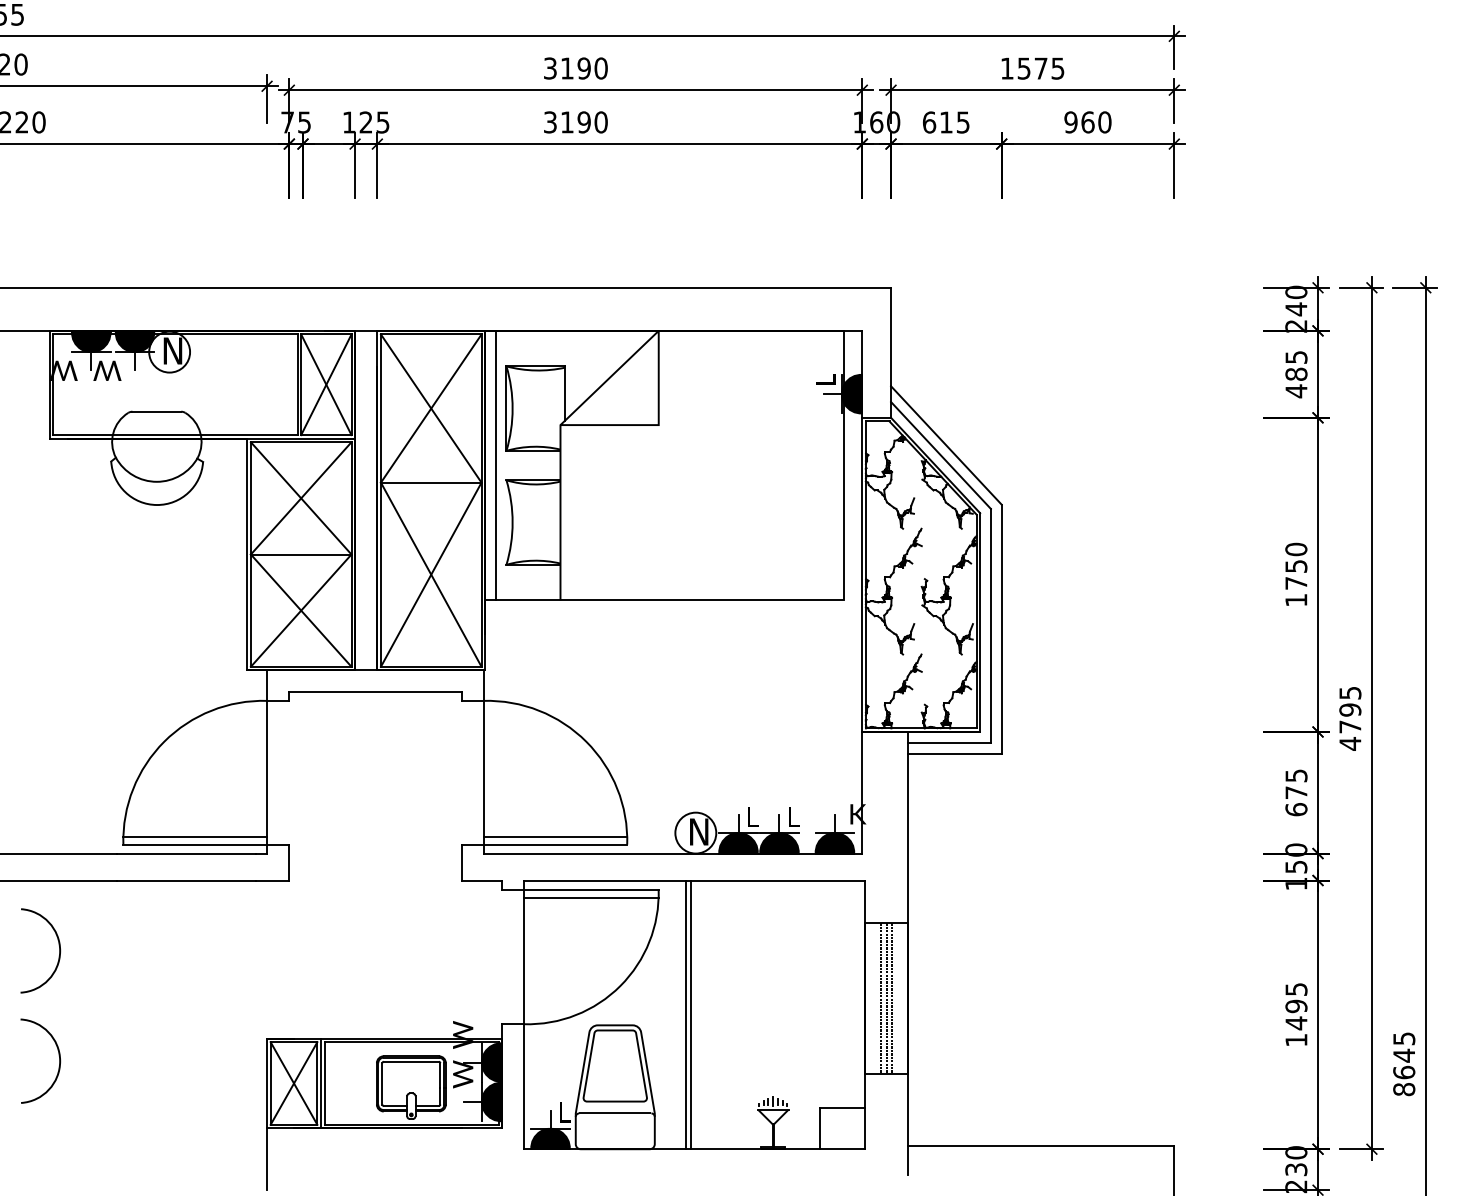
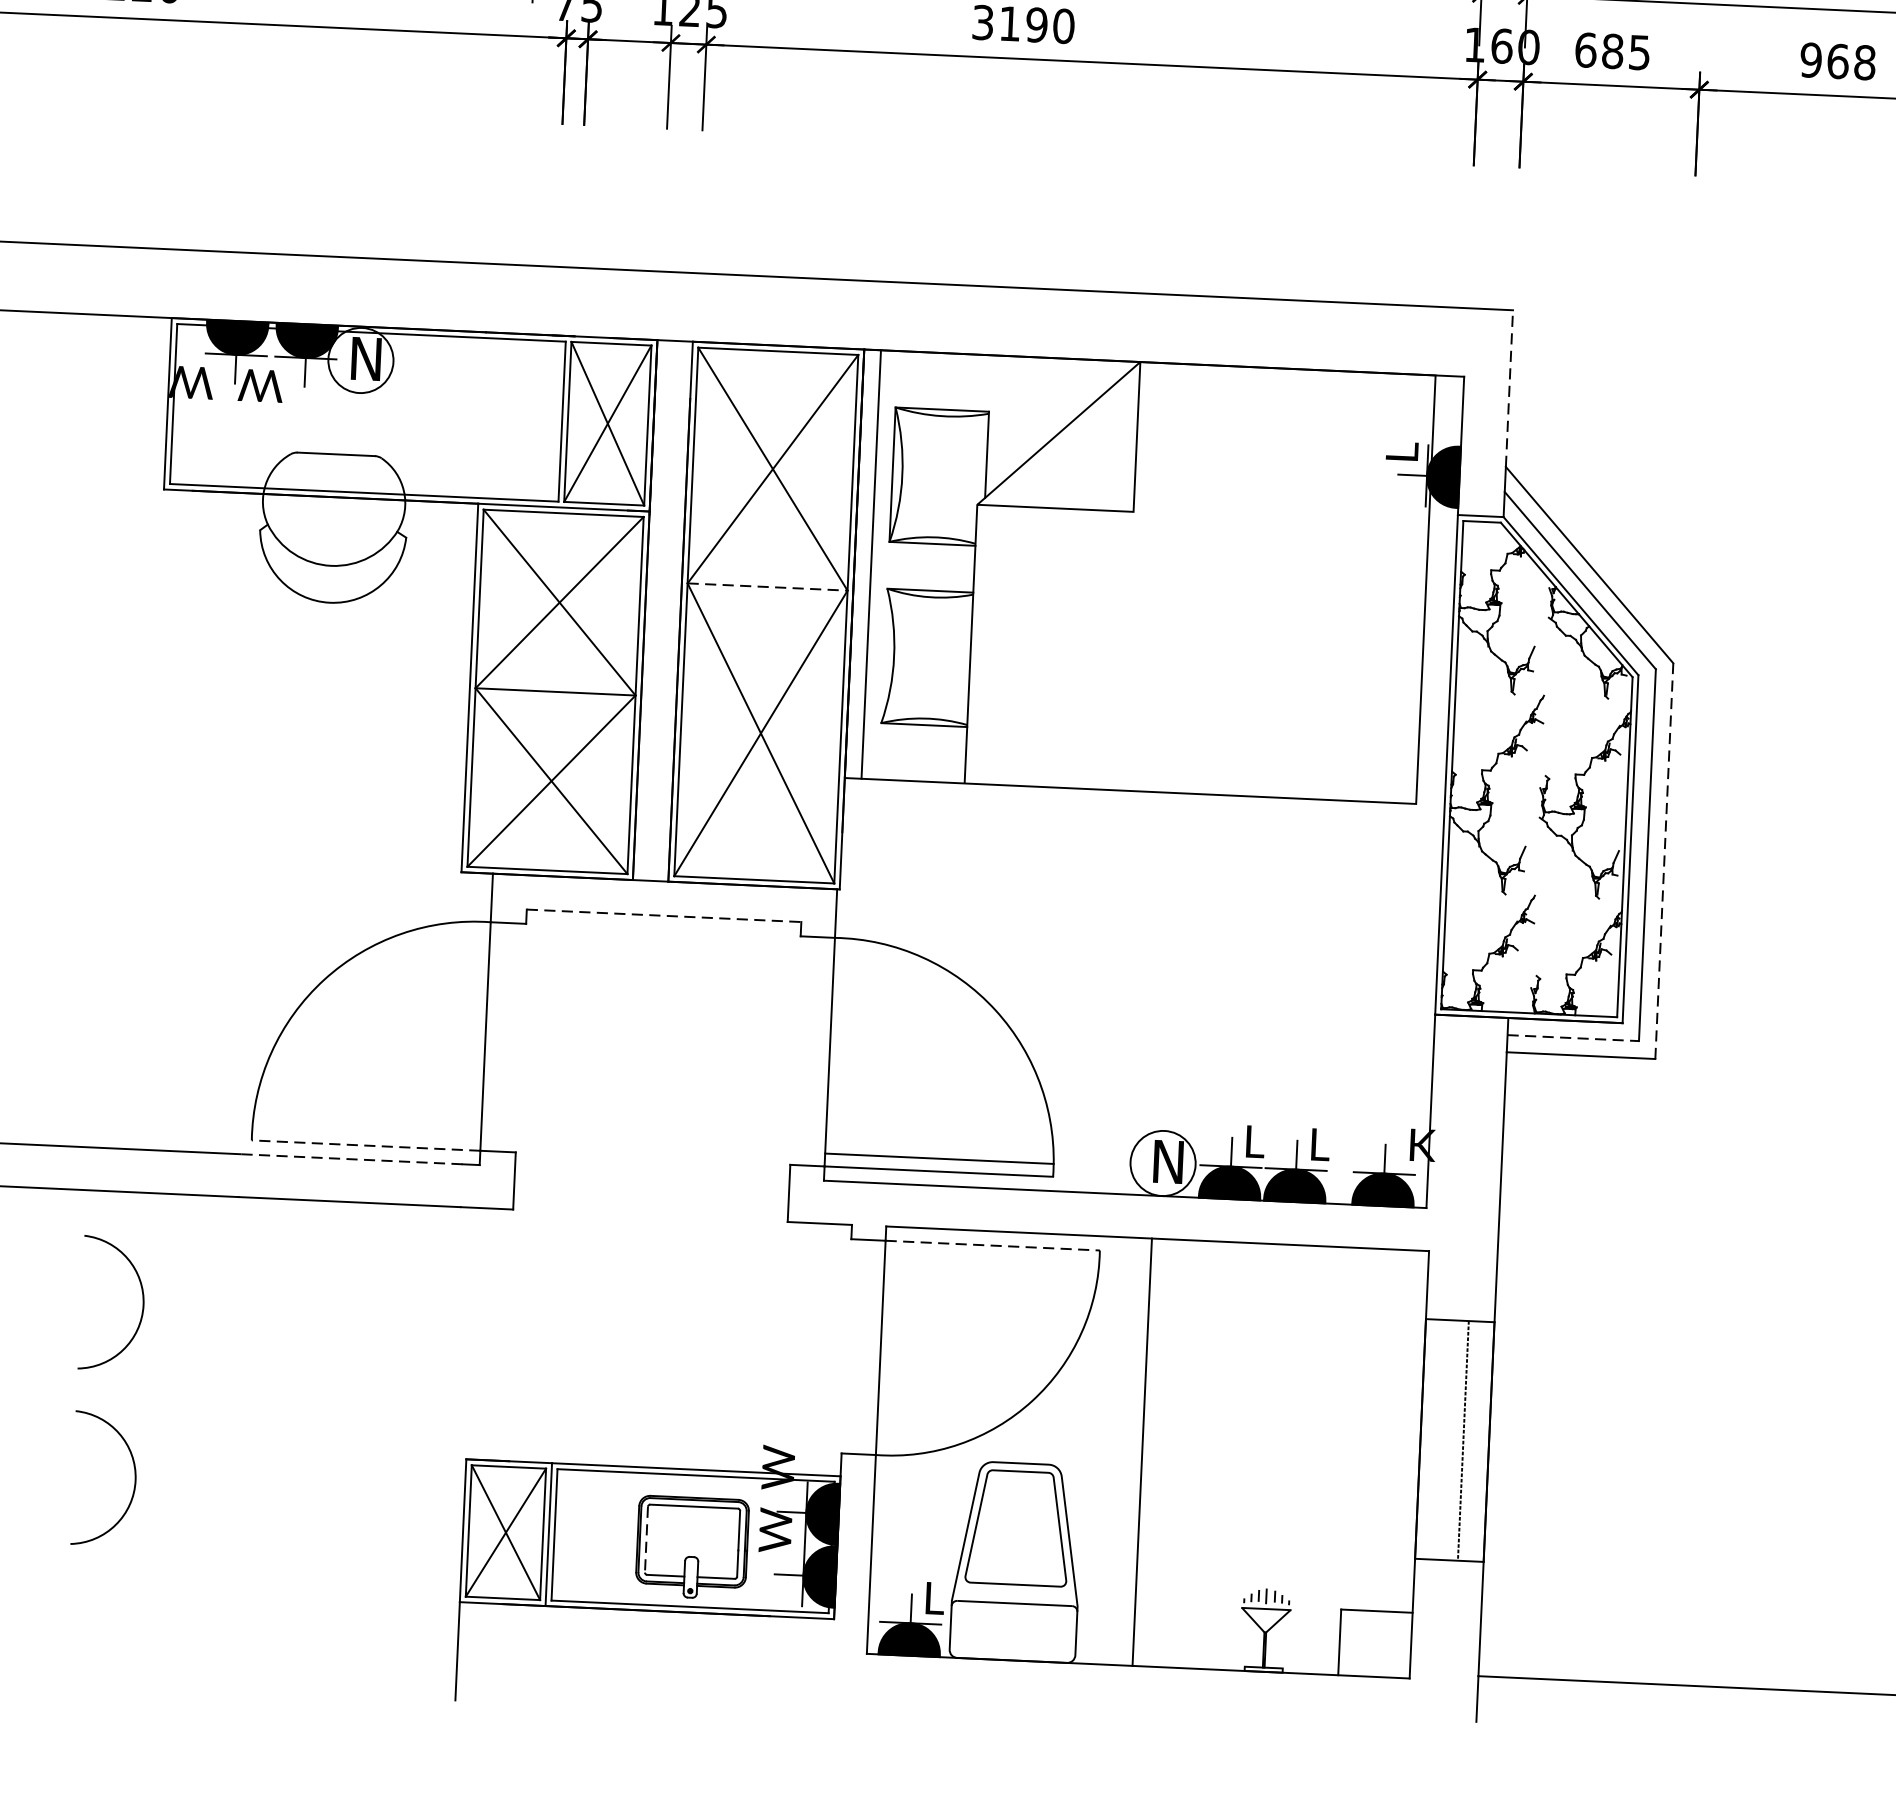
text: (945, 122) -> (1611, 51), 615 -> 685
text: (1104, 122) -> (1864, 62), 960 -> 968
line: (891, 336) -> (1510, 387), solid -> dashed
line: (431, 482) -> (768, 586), solid -> dashed
line: (1001, 628) -> (1664, 860), solid -> dashed
line: (376, 691) -> (665, 915), solid -> dashed
line: (950, 742) -> (1574, 1037), solid -> dashed
line: (195, 836) -> (367, 1132), removed
line: (195, 844) -> (366, 1145), solid -> dashed
line: (186, 853) -> (351, 1159), solid -> dashed
line: (591, 889) -> (993, 1245), solid -> dashed
line: (590, 897) -> (990, 1258), removed
line: (881, 998) -> (1446, 1439), removed
line: (886, 998) -> (1454, 1440), removed
line: (685, 1014) -> (1133, 1451), removed
line: (382, 1083) -> (646, 1539), solid -> dashed

